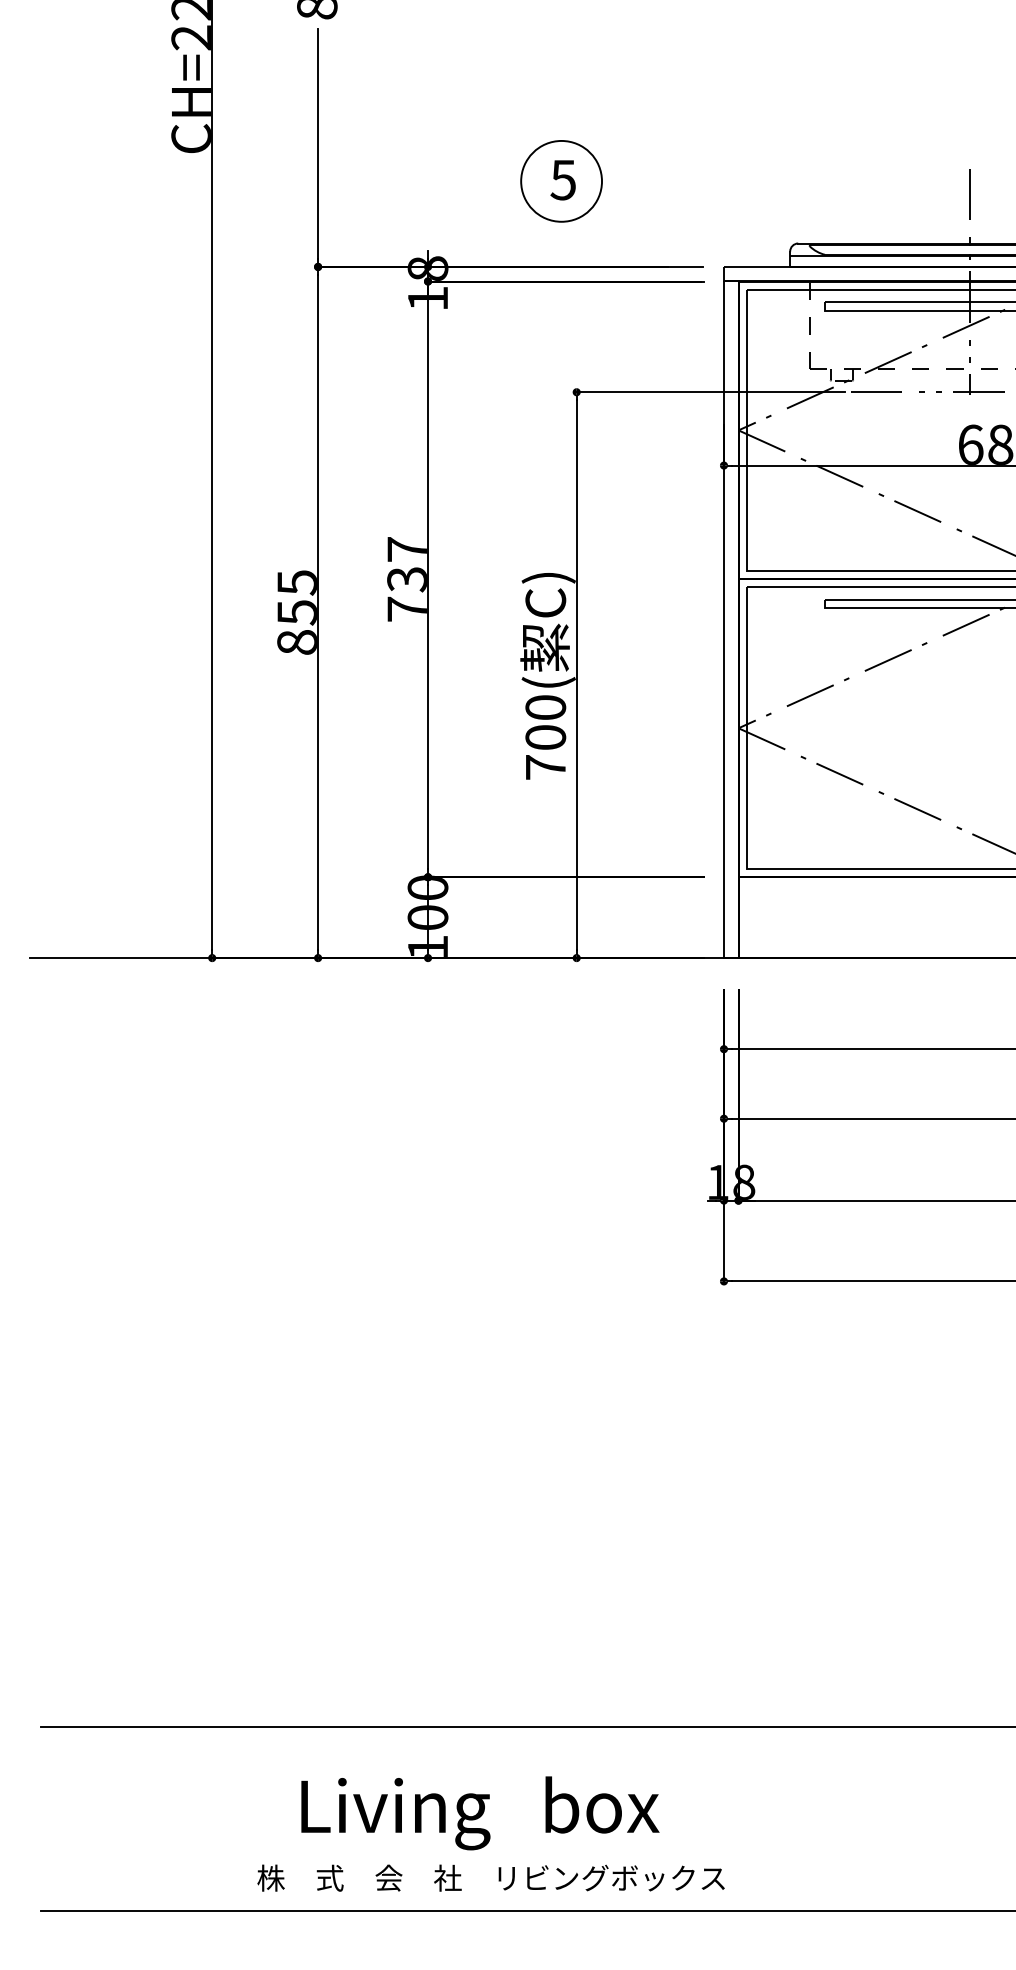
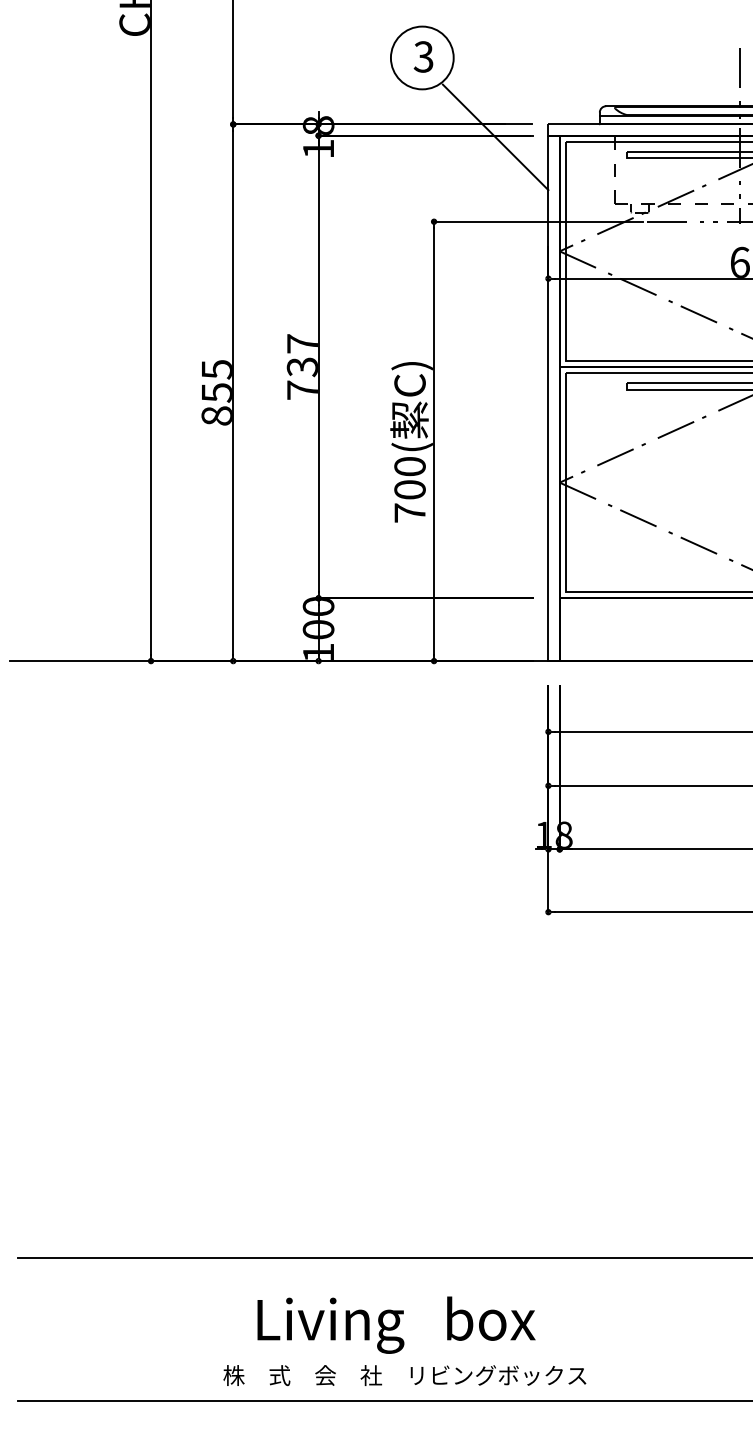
text: (562, 179) -> (423, 56), 5 -> 3
line: (655, 283) -> (495, 137), added
text: (490, 1833) -> (404, 1340), moved

